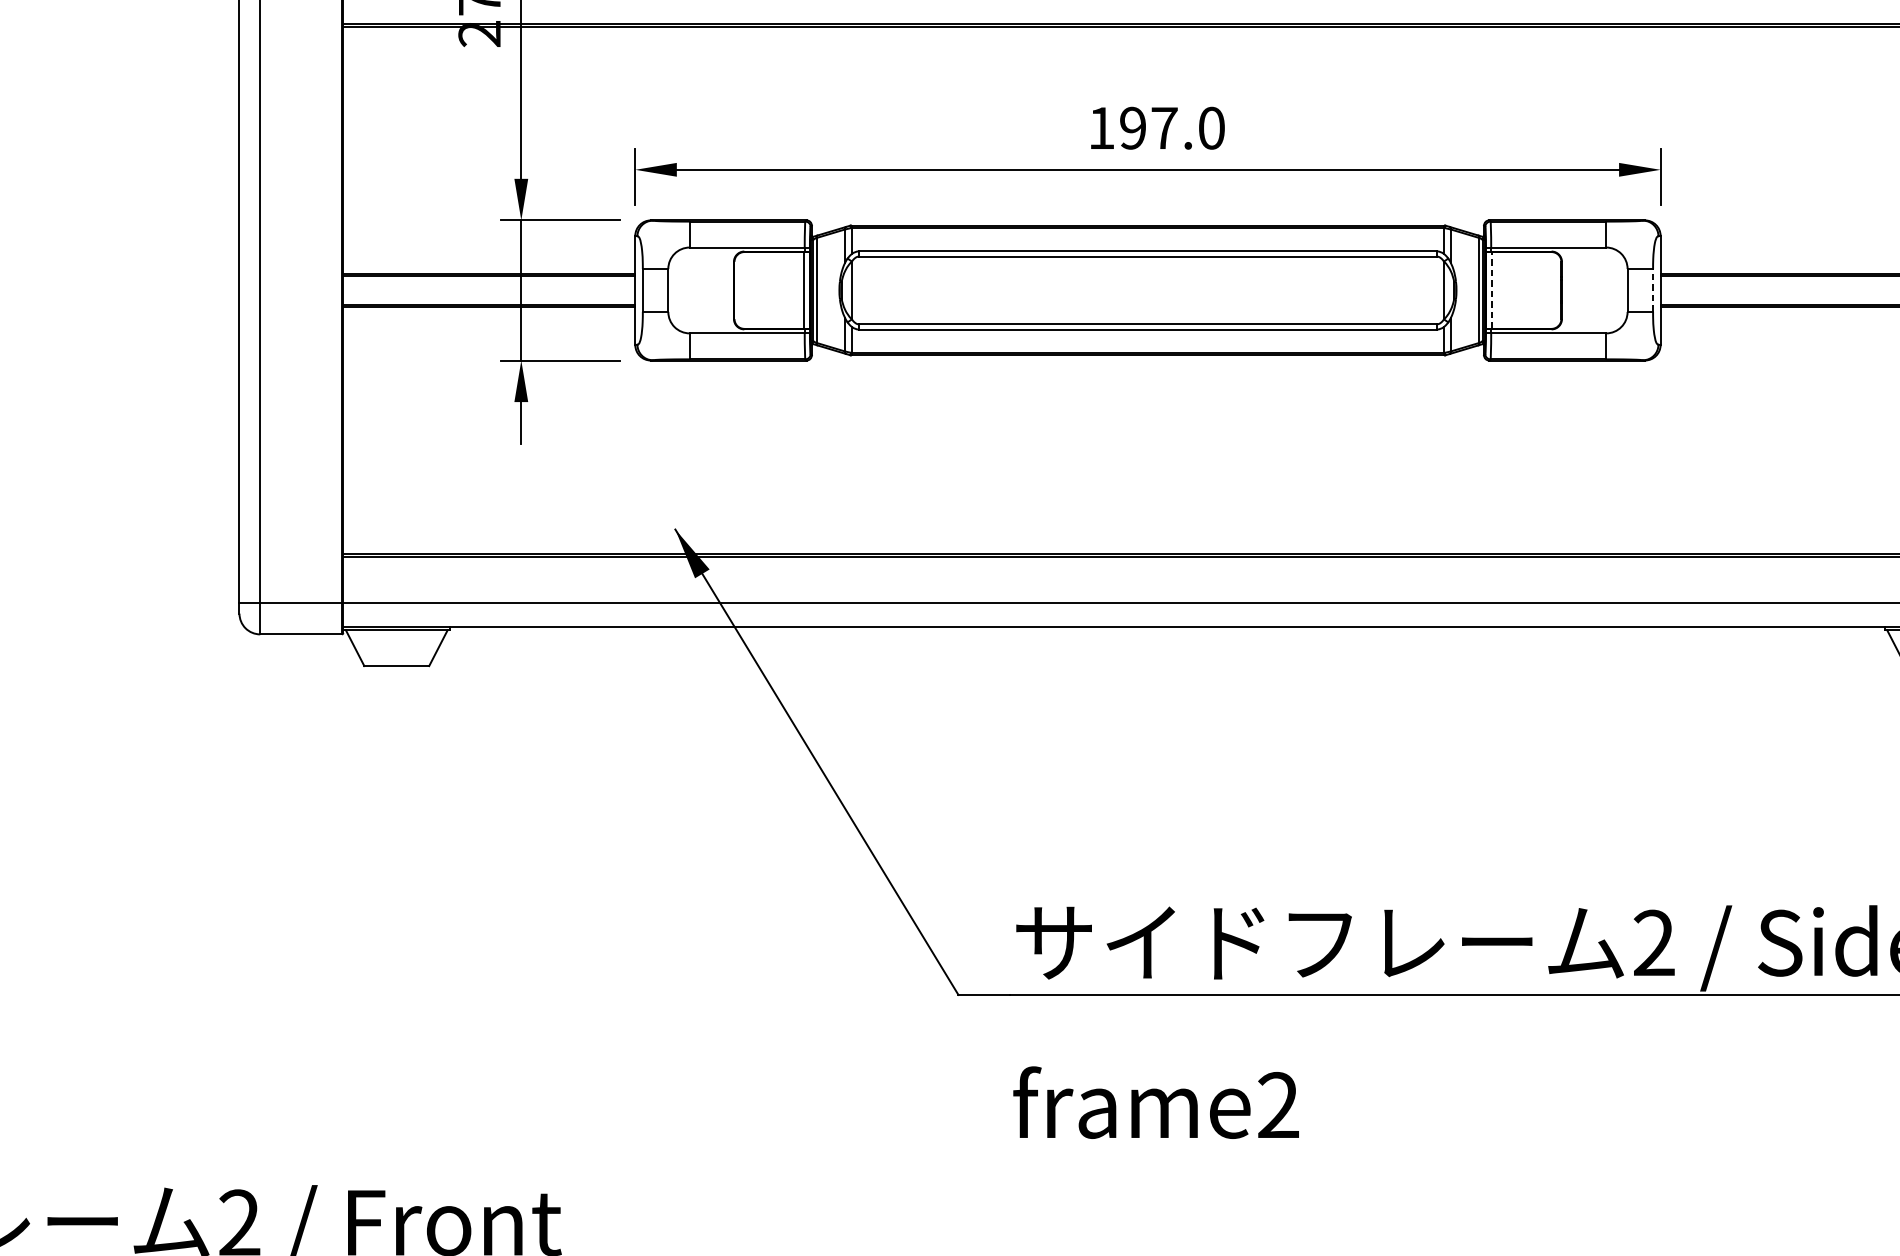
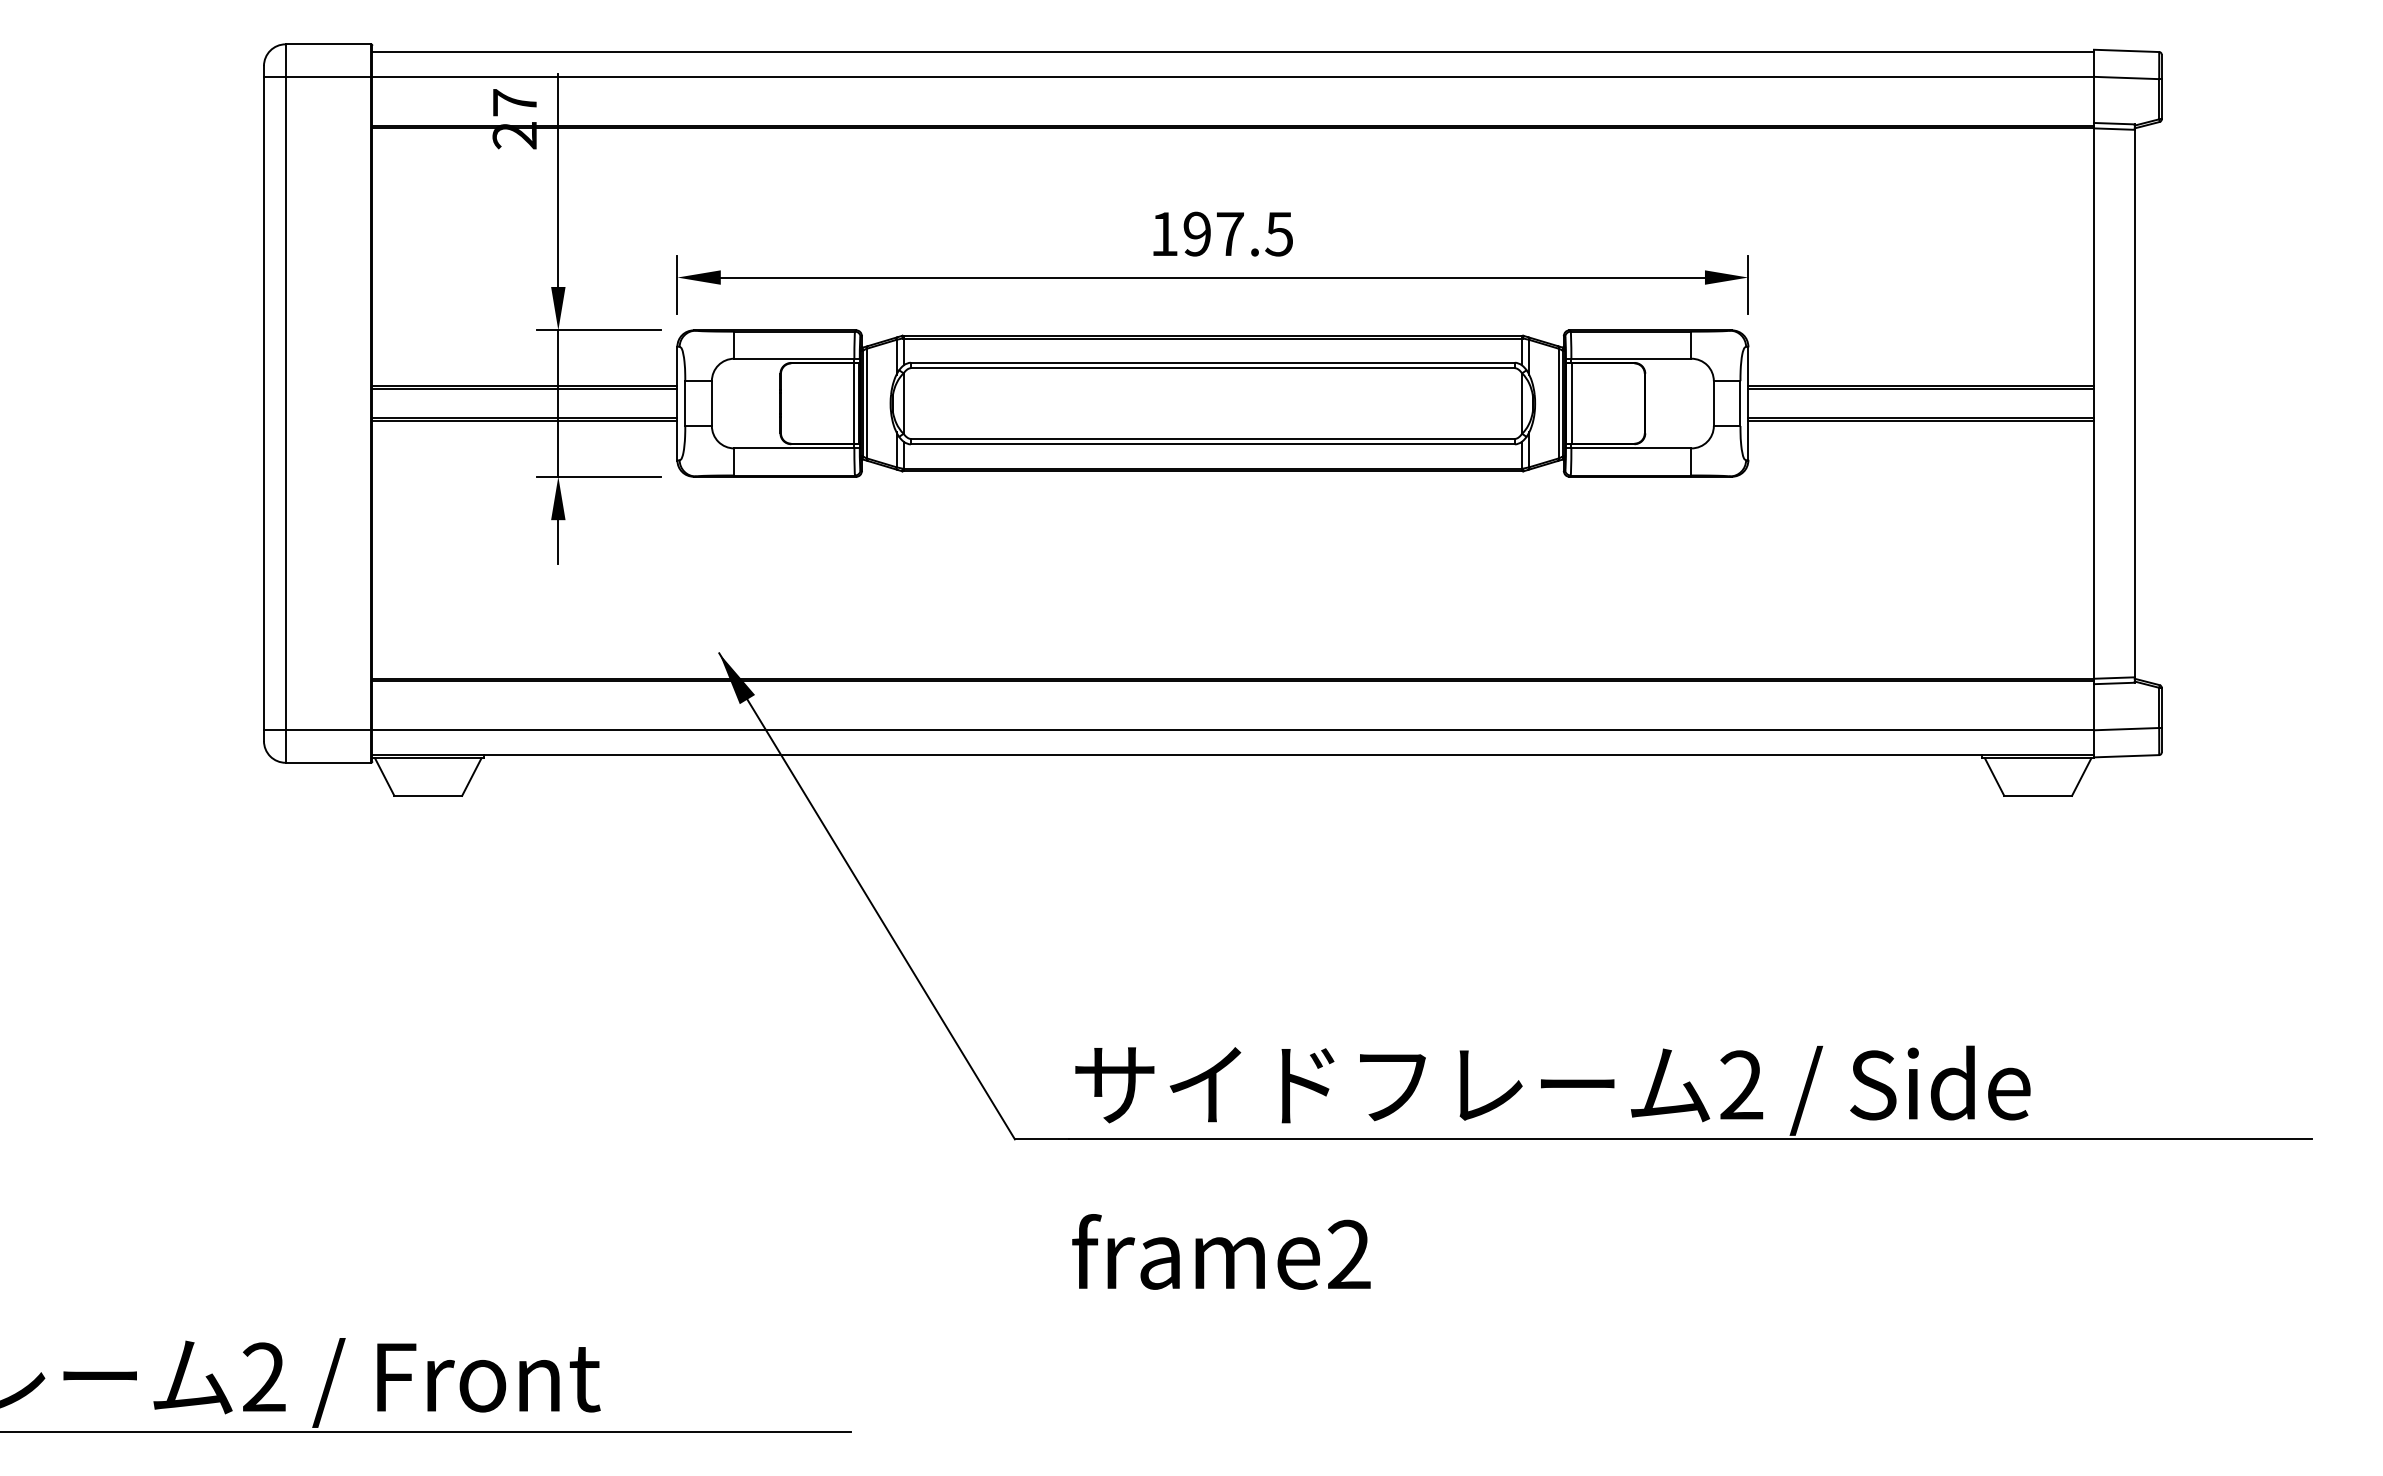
text: (1211, 127) -> (1279, 233), 197.0 -> 197.5
line: (1491, 290) -> (1571, 403), dashed -> solid
line: (1653, 290) -> (1740, 403), dashed -> solid

